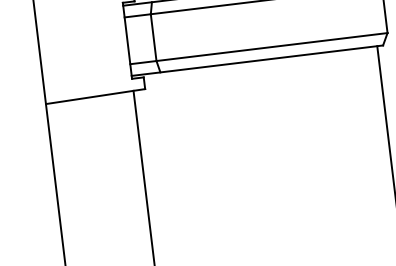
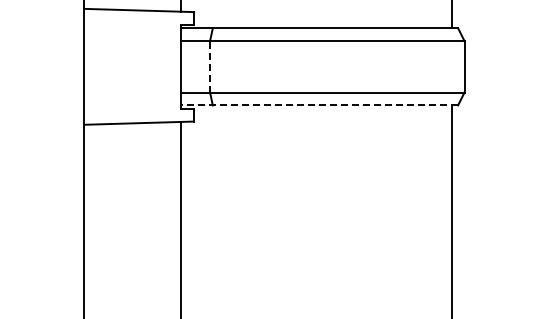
line: (154, 37) -> (210, 66), solid -> dashed
line: (257, 60) -> (319, 105), solid -> dashed

